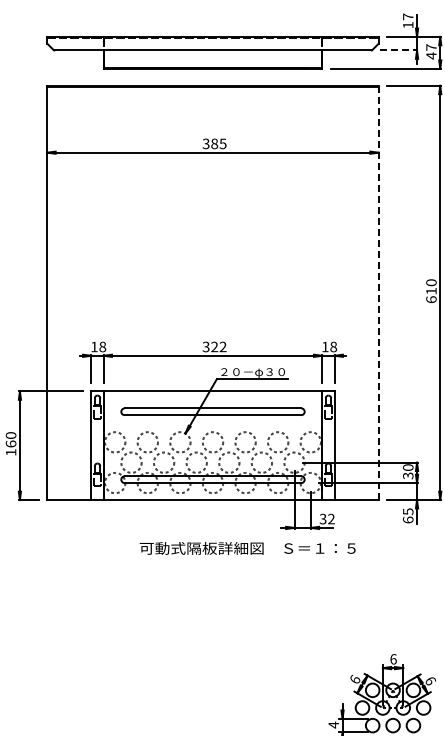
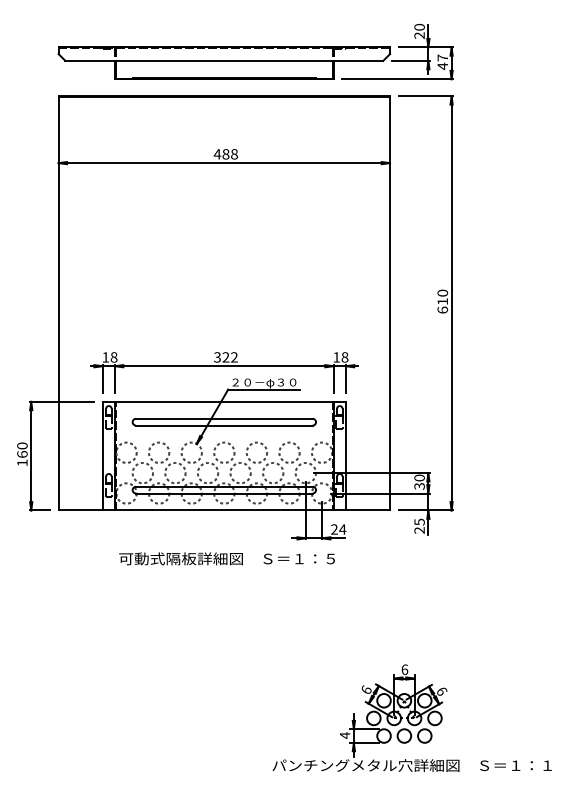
text: (408, 21) -> (419, 31), 17 -> 20
line: (399, 50) -> (410, 60), dashed -> solid
text: (214, 144) -> (225, 154), 385 -> 488
line: (379, 293) -> (390, 303), dashed -> solid
text: (327, 519) -> (338, 529), 32 -> 24
text: (408, 520) -> (419, 530), 65 -> 25
text: (247, 548) -> (226, 558), moved

